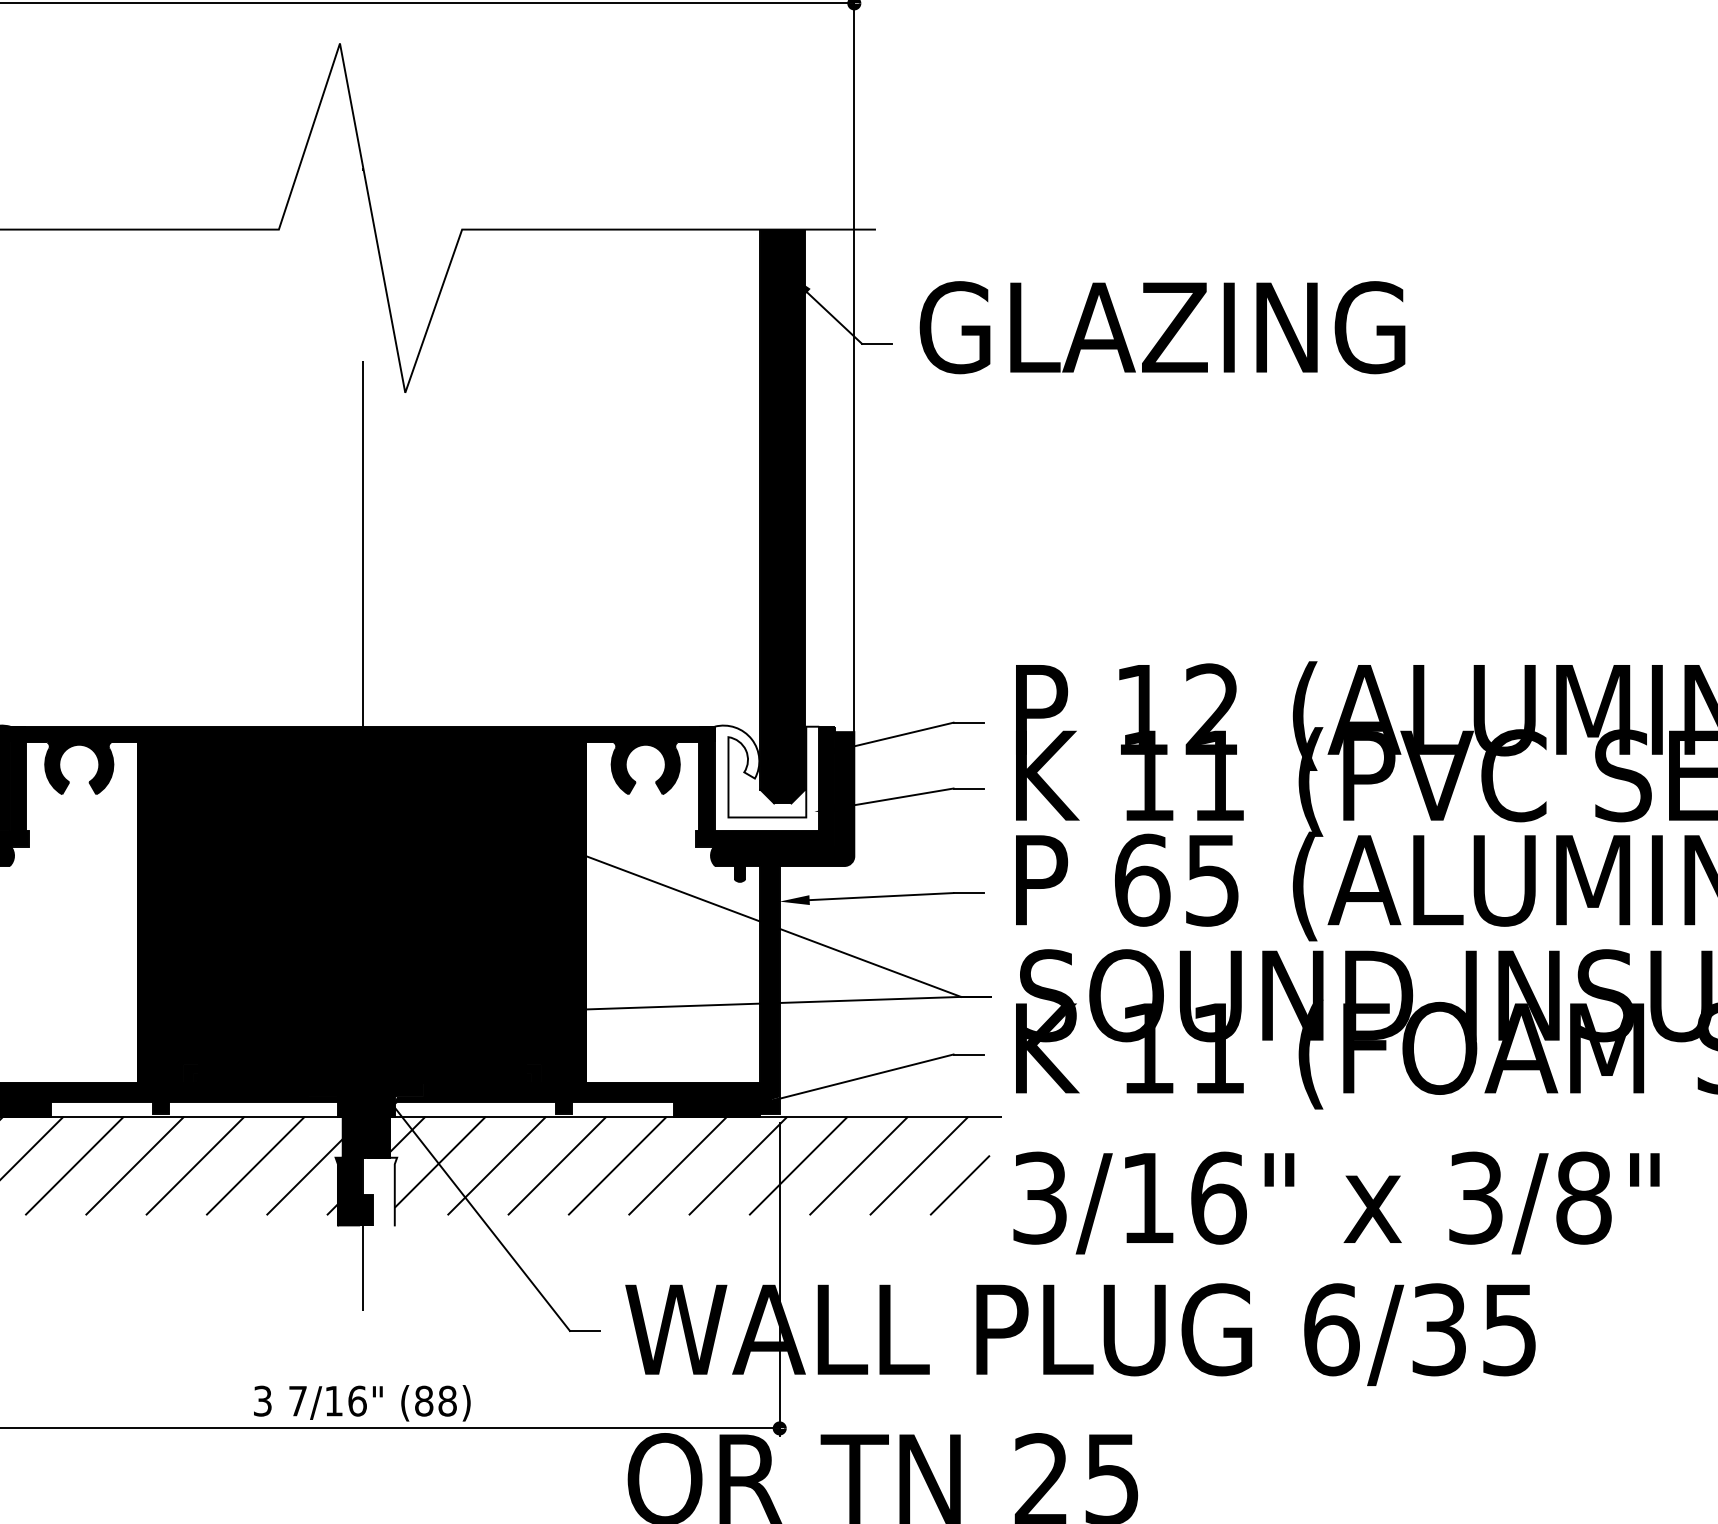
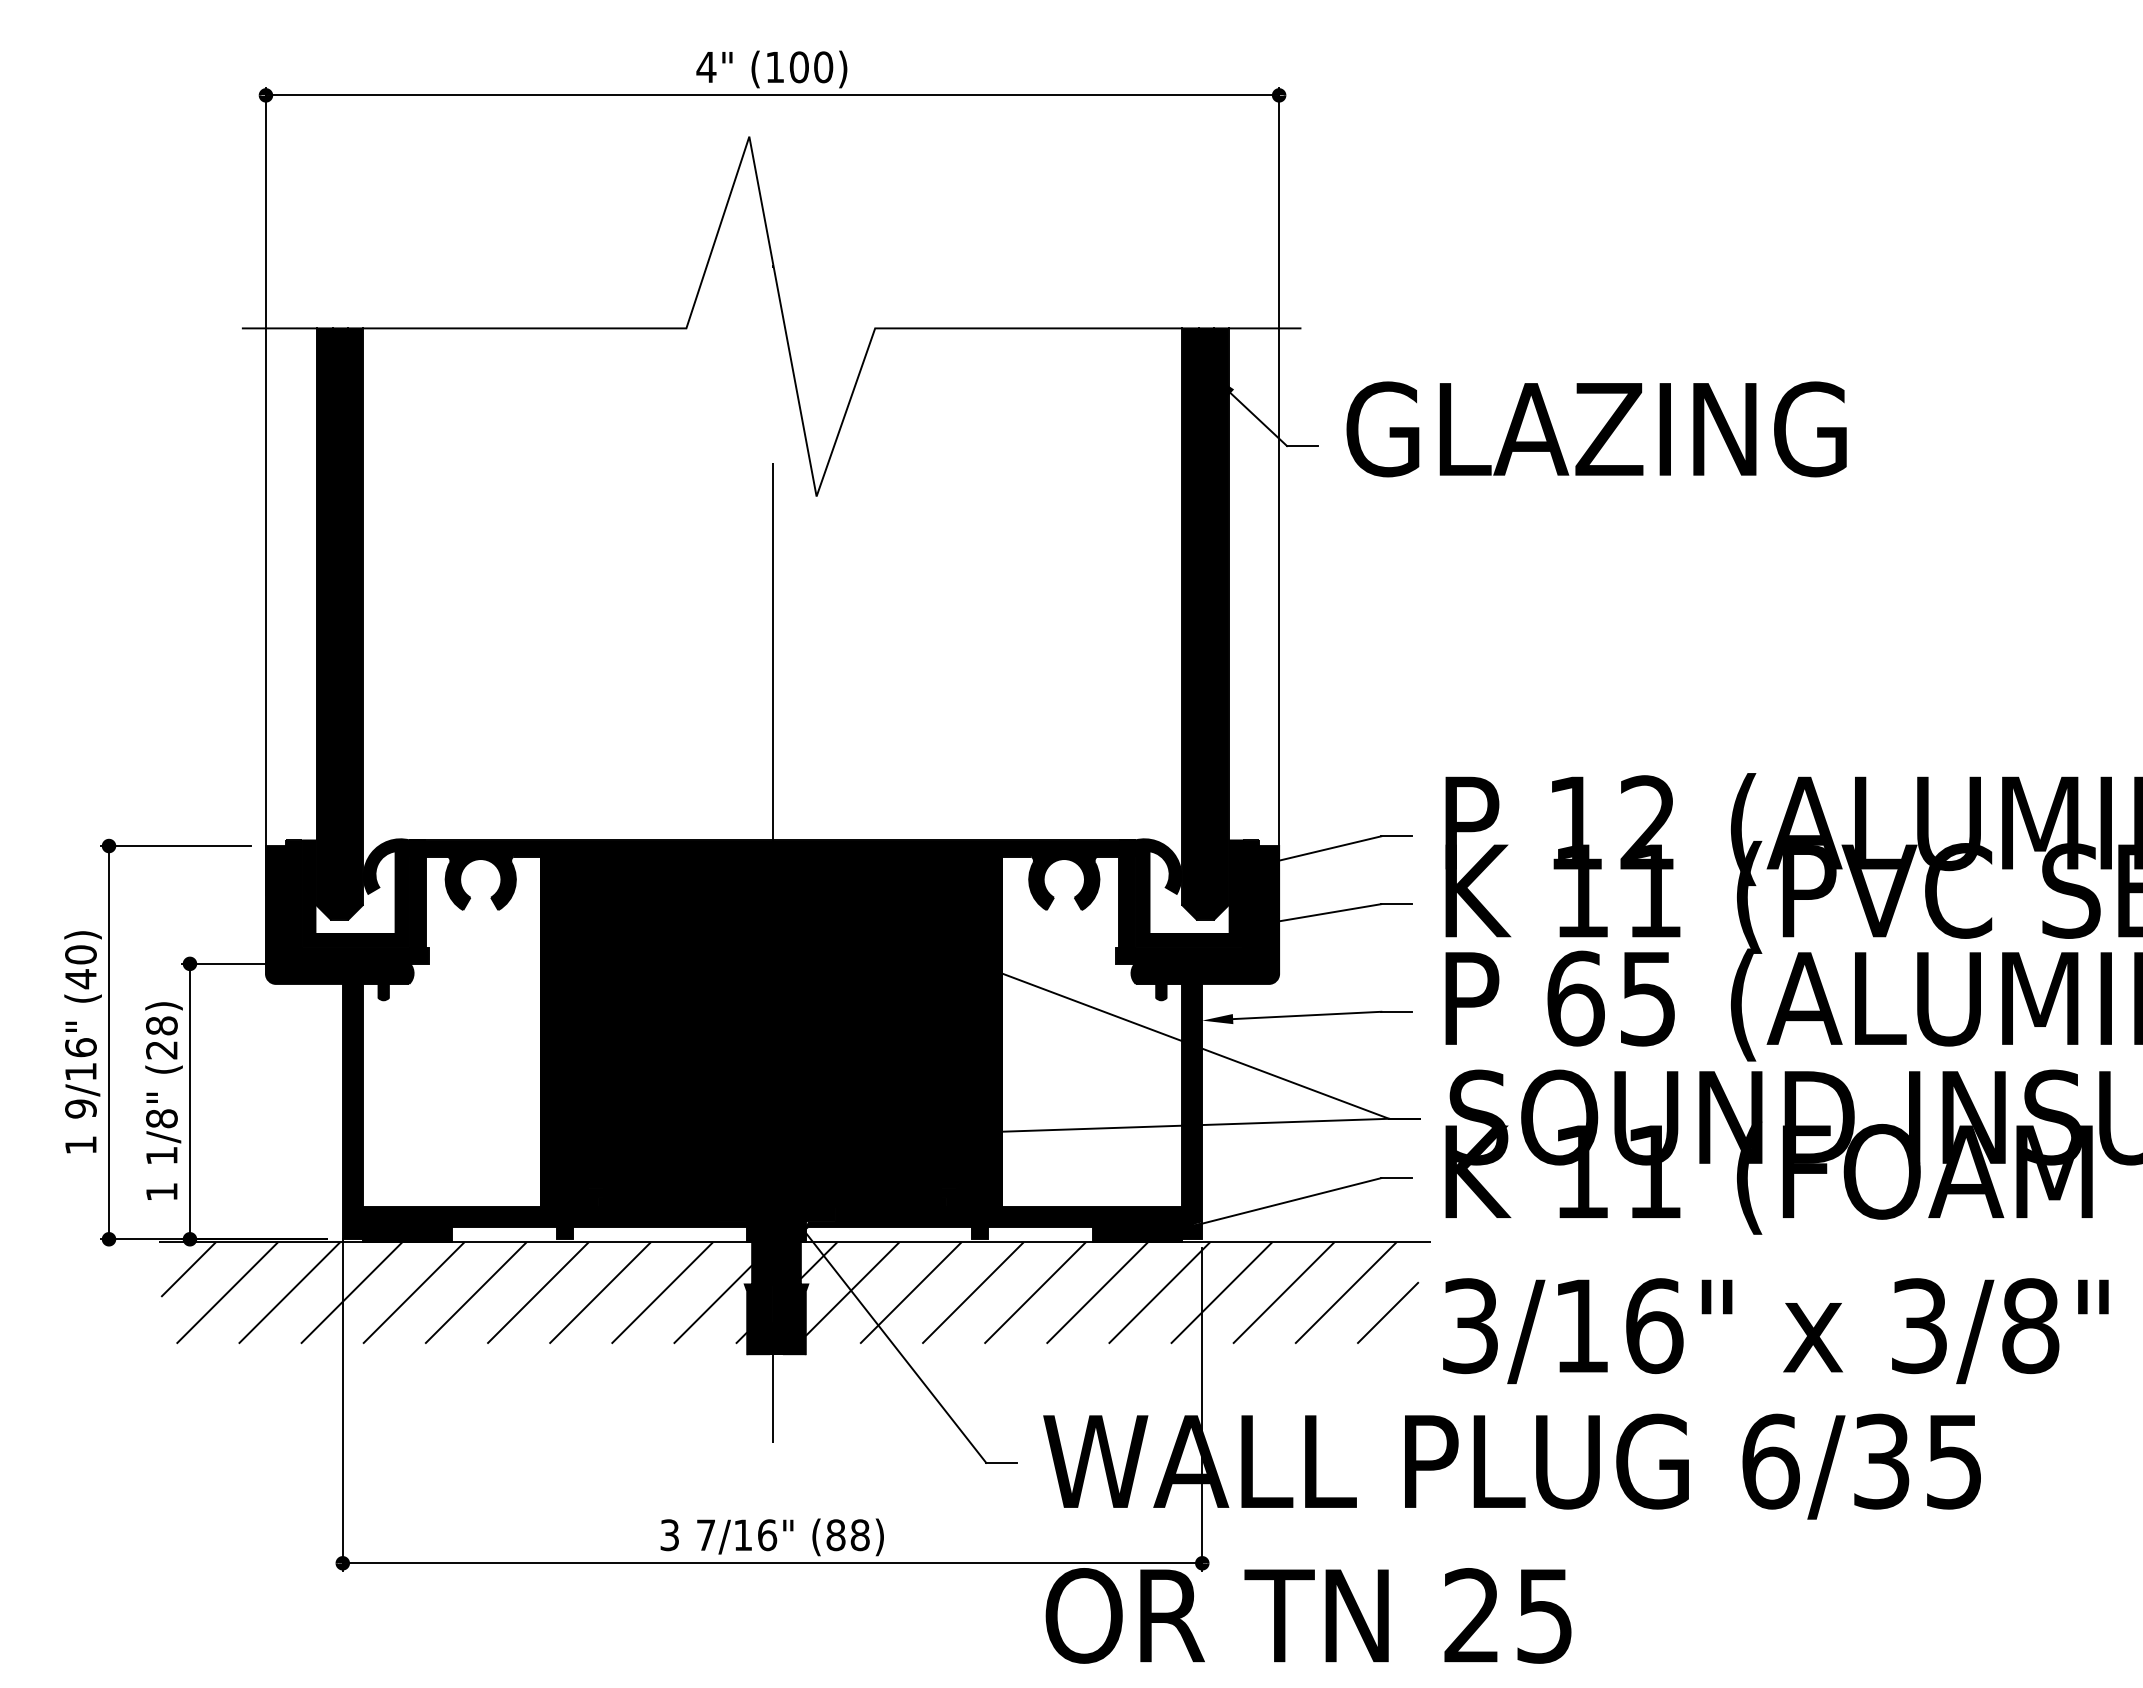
fill: (766, 778) -> (1188, 893), added
fill: (379, 1191) -> (790, 1319), added

